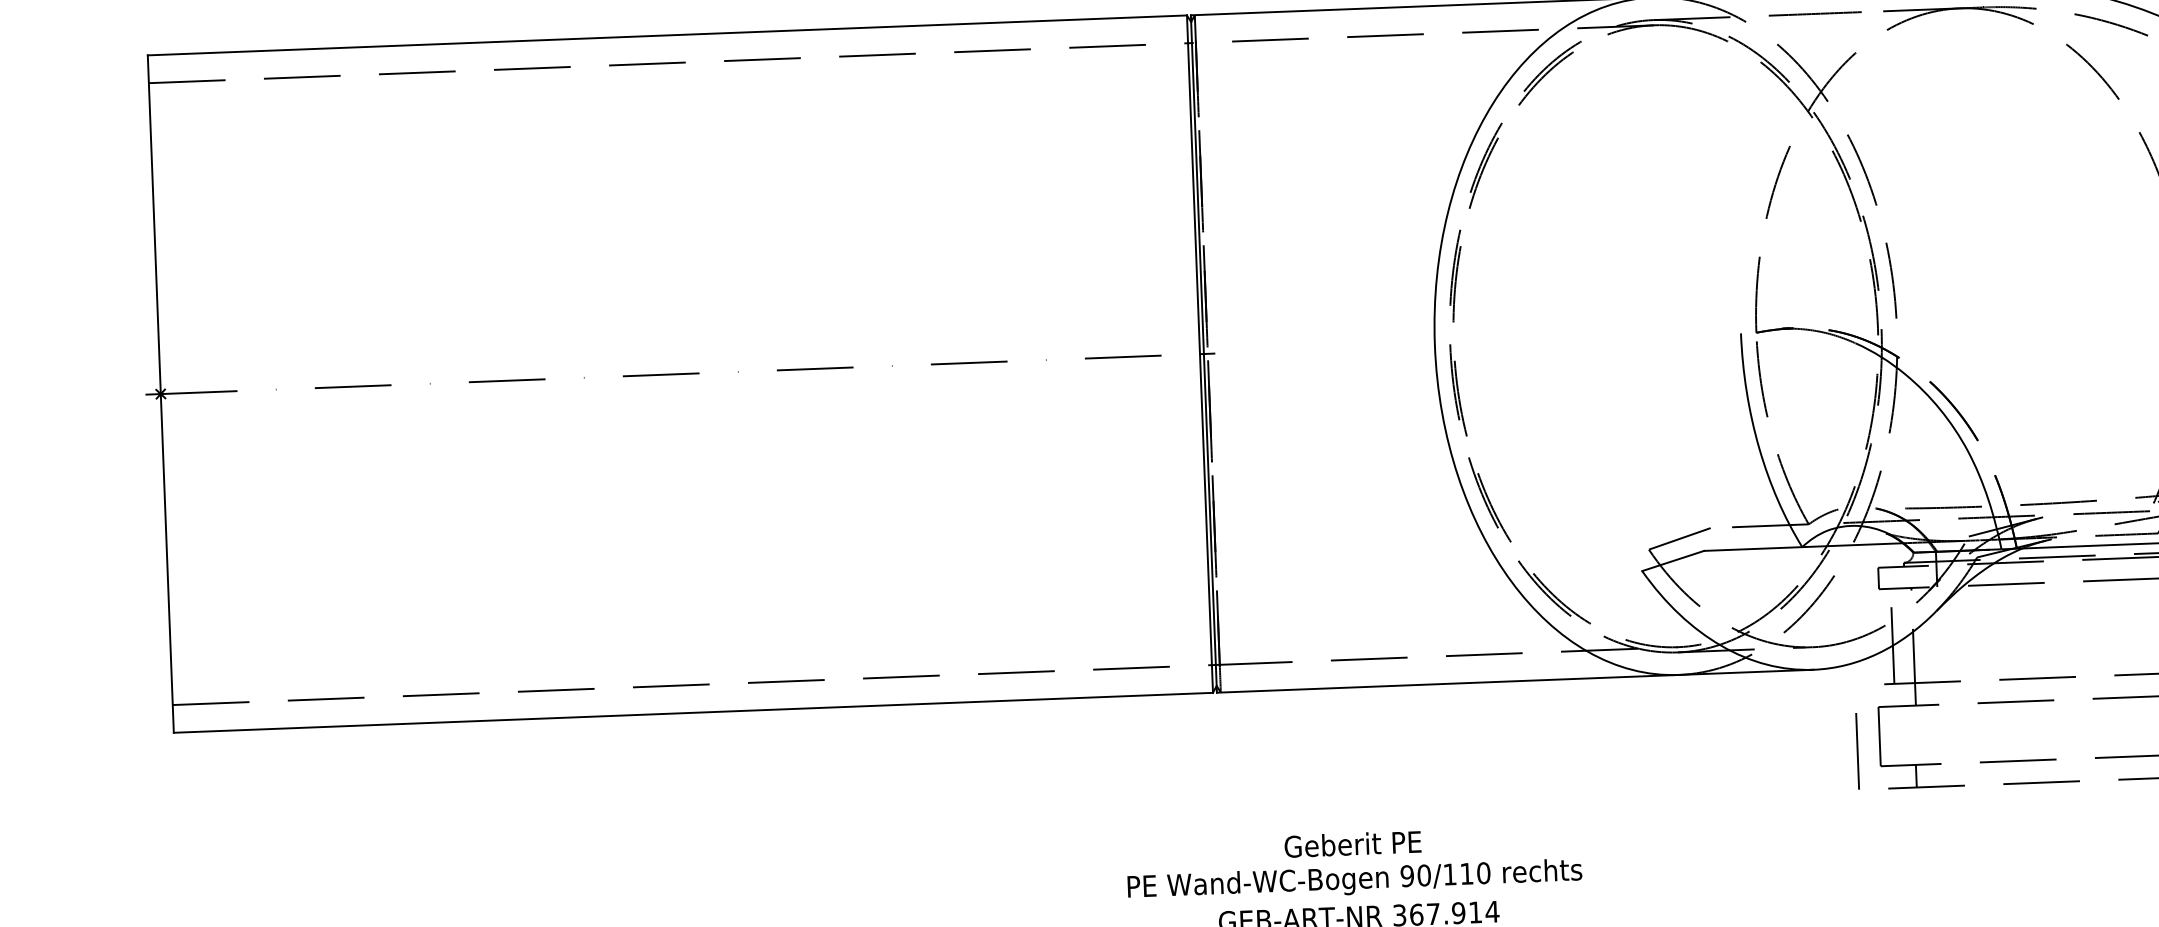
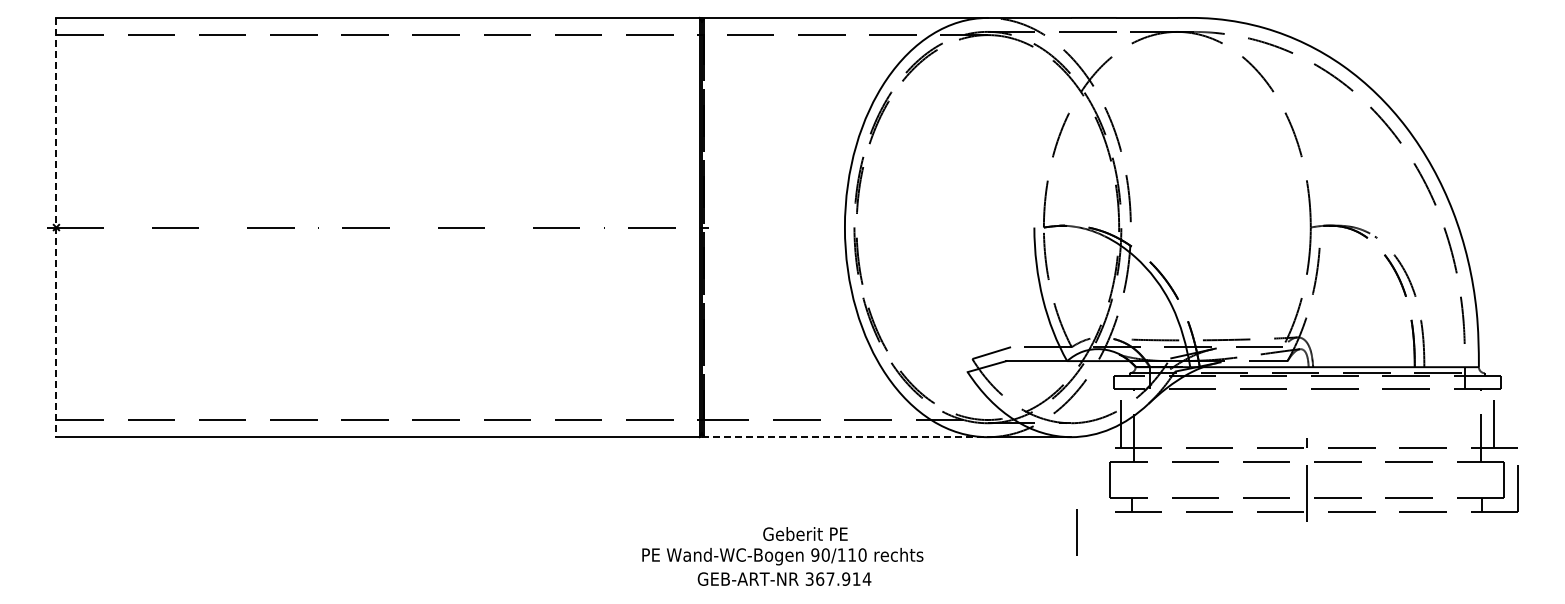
line: (160, 393) -> (56, 227), solid -> dashed
line: (1447, 684) -> (844, 437), solid -> dashed
line: (1857, 751) -> (1076, 532), moved
text: (1352, 843) -> (805, 533), moved

